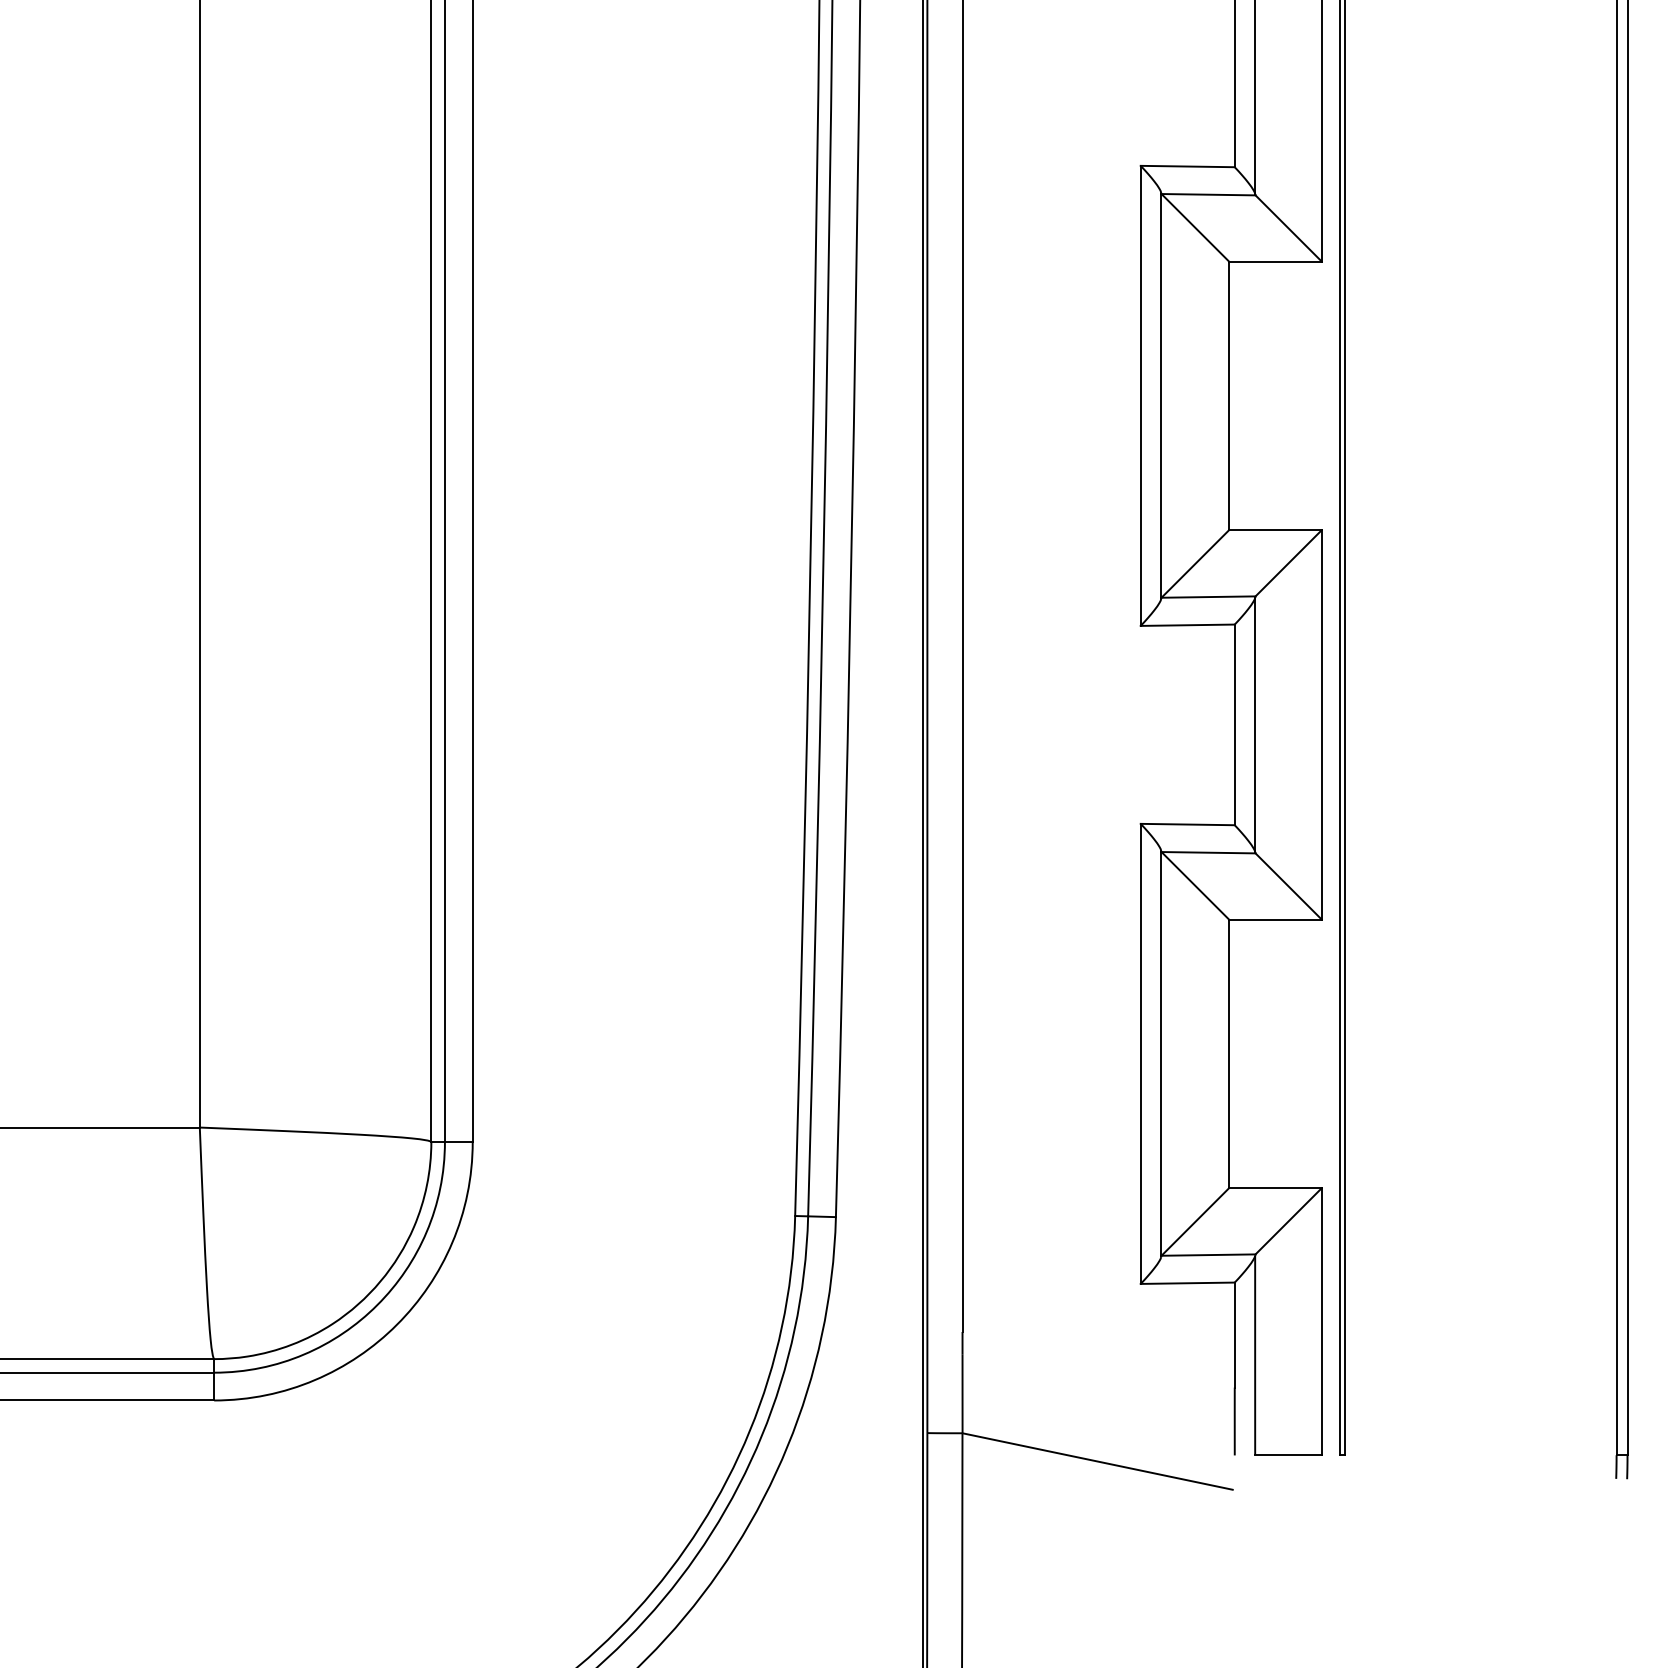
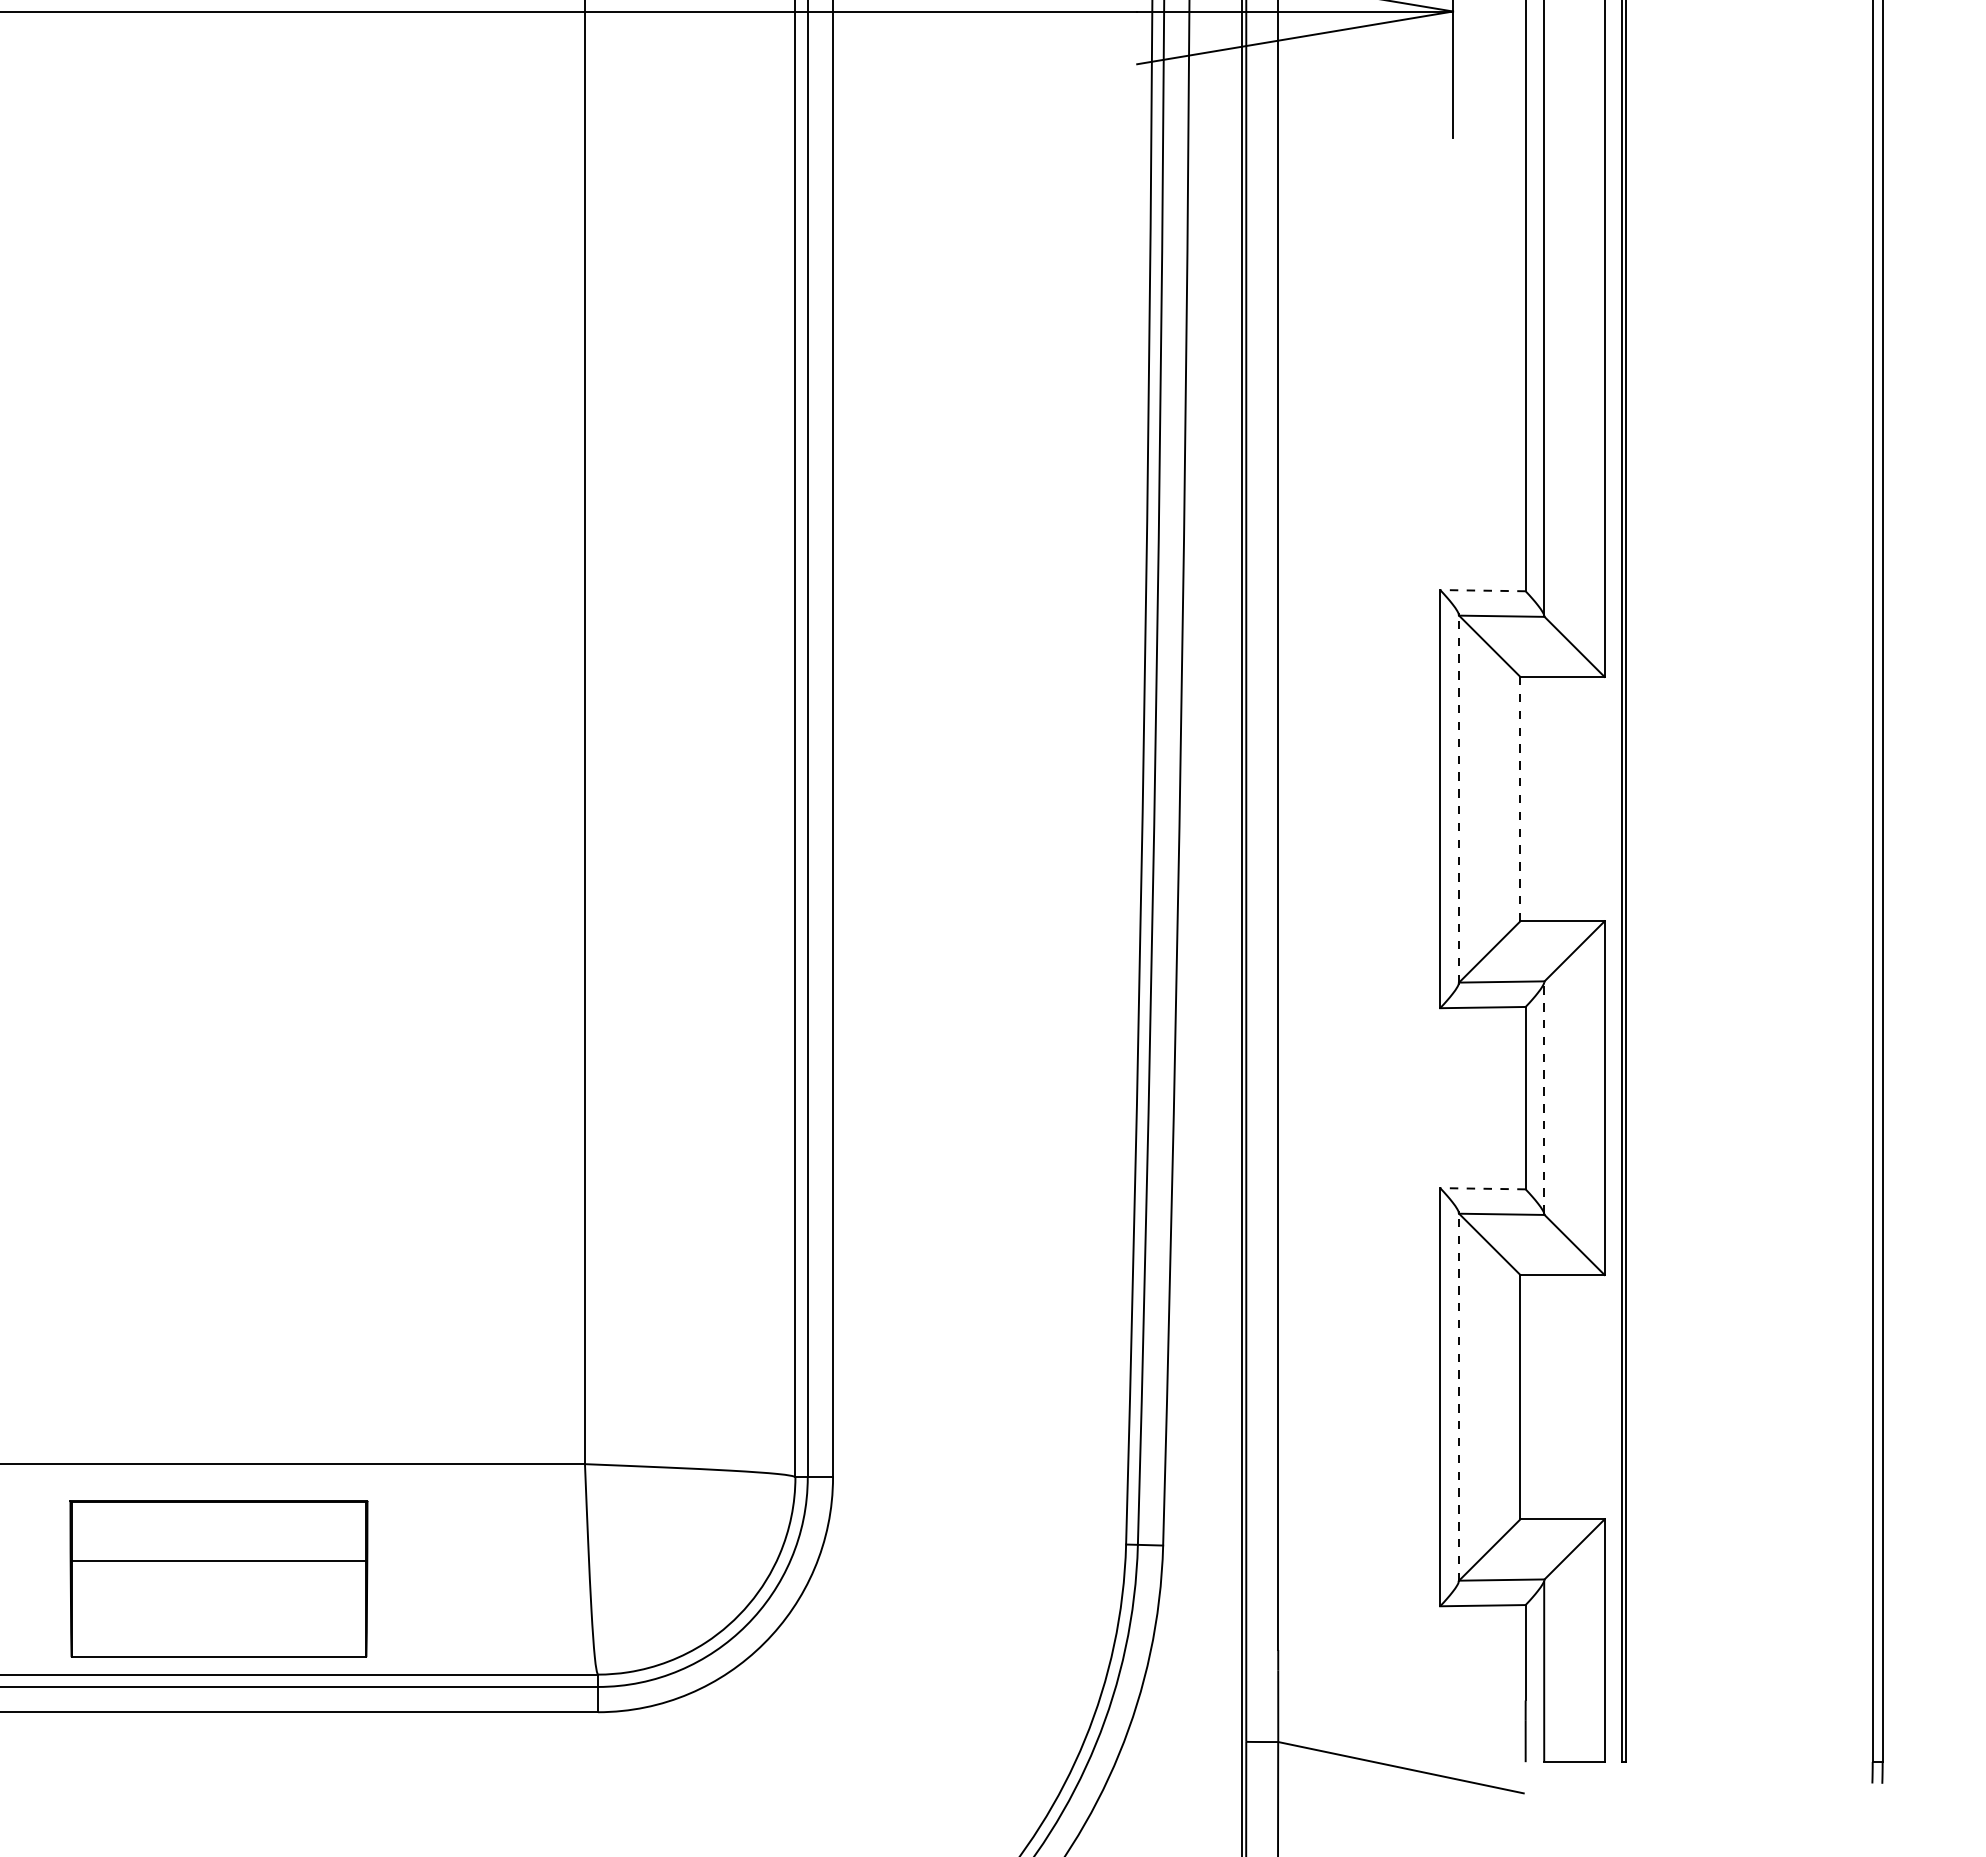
line: (1187, 166) -> (1482, 590), solid -> dashed
line: (1160, 396) -> (1458, 799), solid -> dashed
line: (1229, 396) -> (1520, 799), solid -> dashed
line: (1255, 725) -> (1544, 1098), solid -> dashed
line: (1187, 824) -> (1482, 1188), solid -> dashed
line: (1160, 1054) -> (1458, 1397), solid -> dashed

